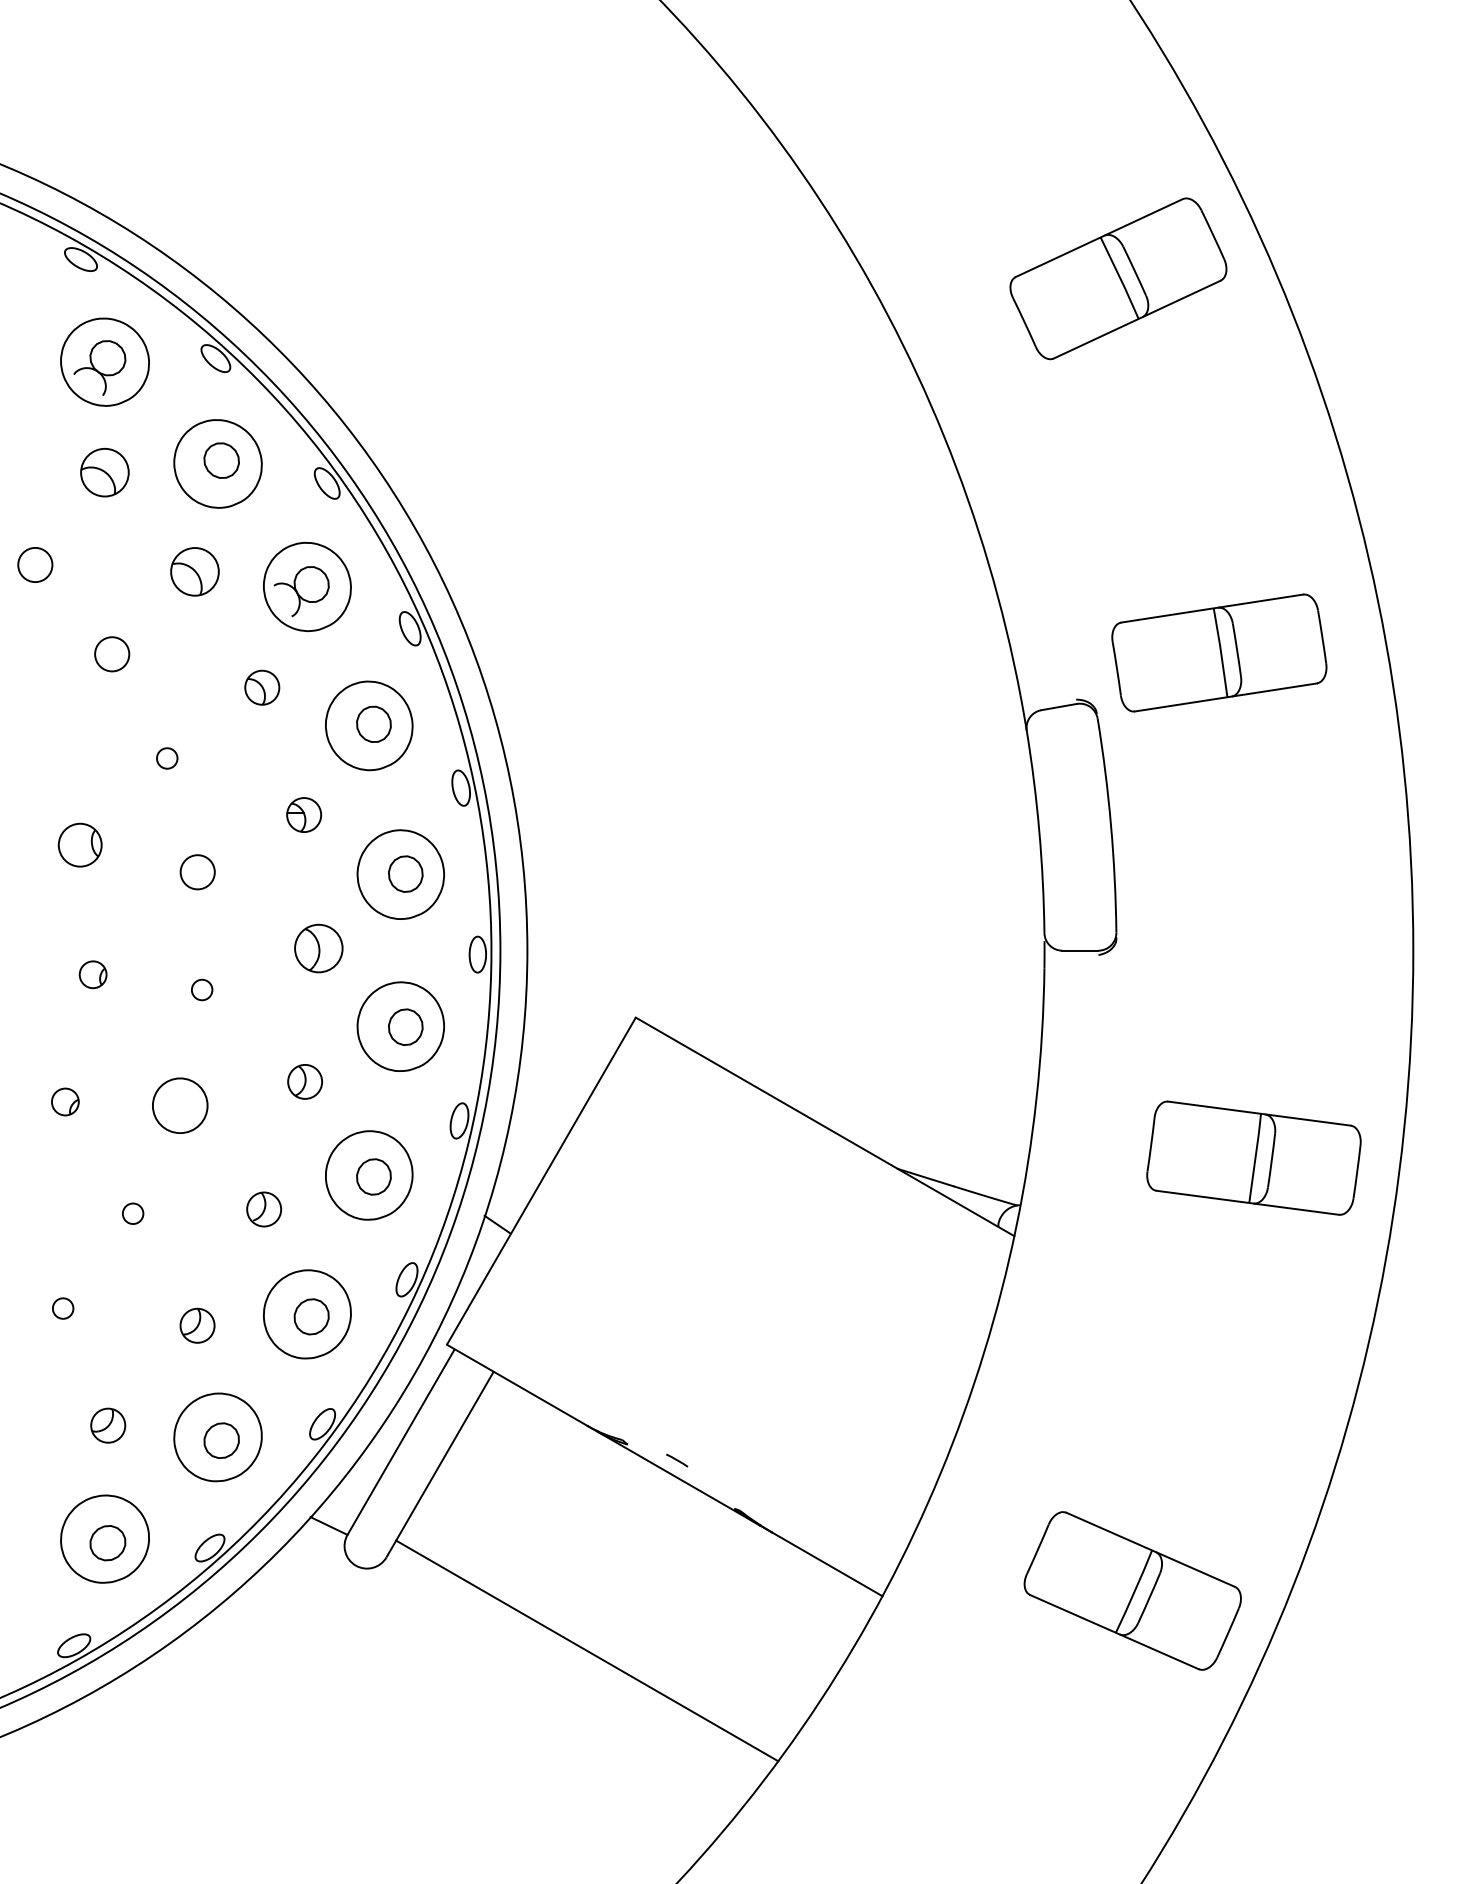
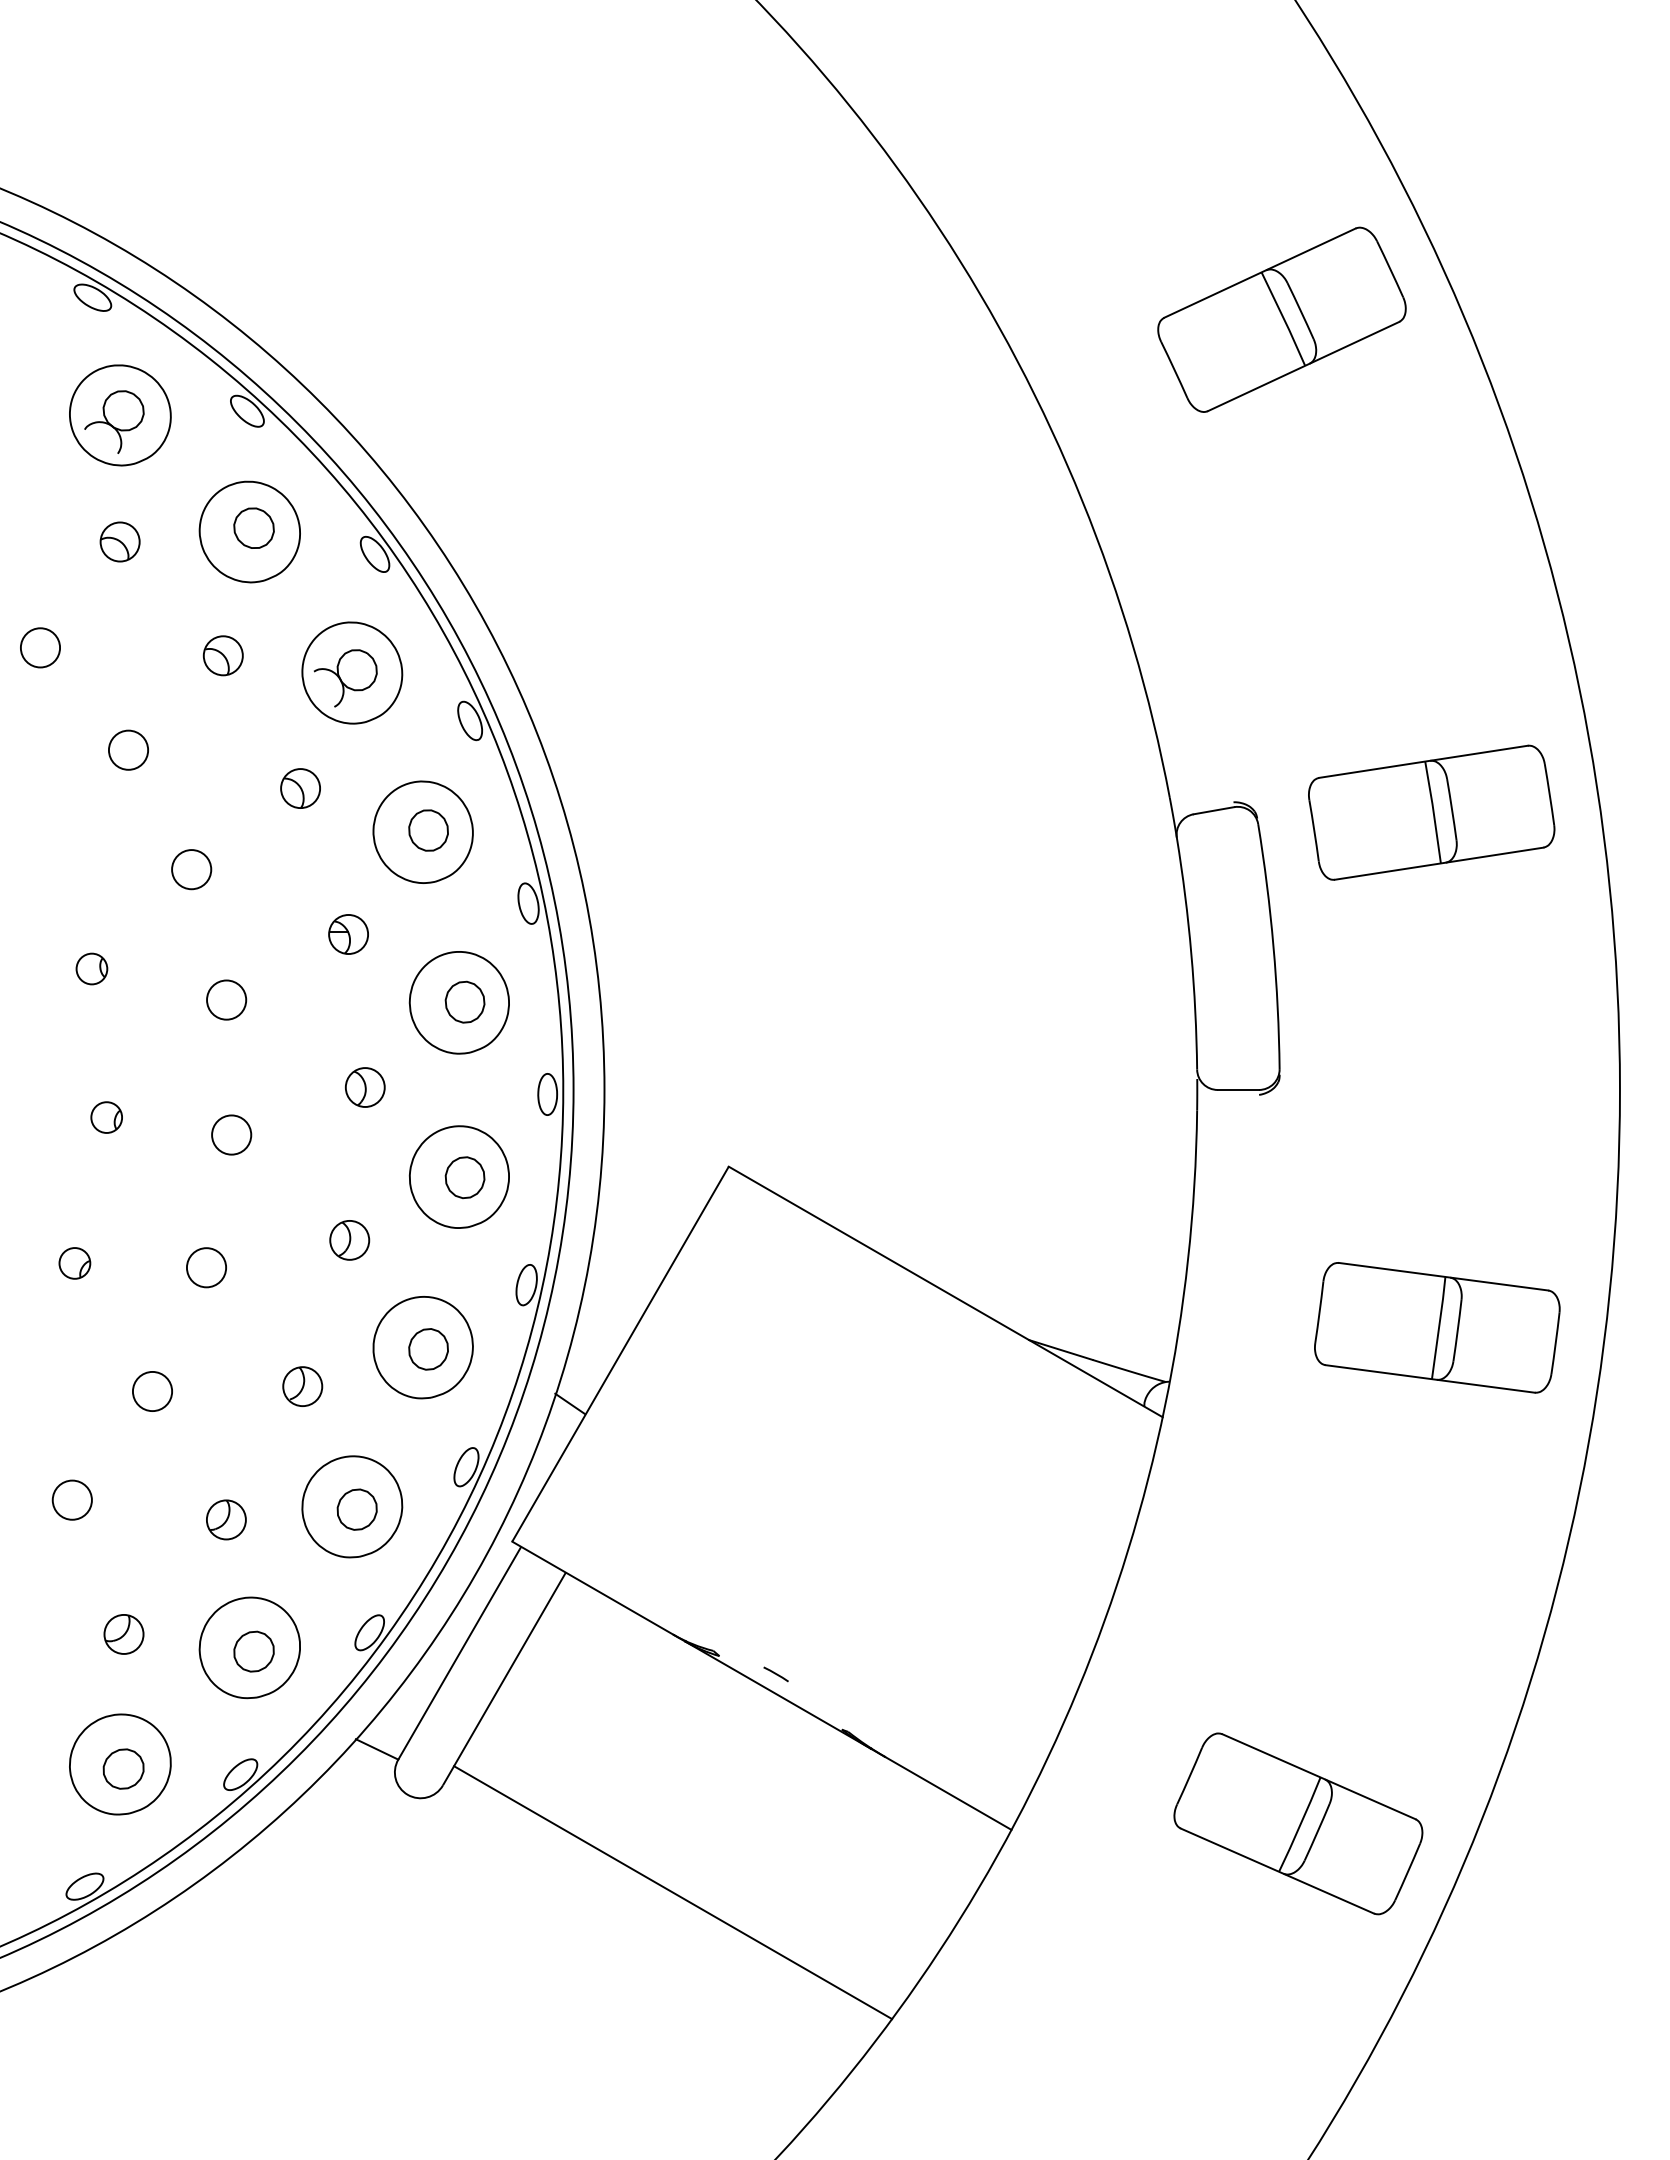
part: (104, 472) -> (119, 541), size x0.71
part: (194, 571) -> (222, 655), size x0.71
part: (1219, 652) -> (1431, 812), moved
circle: (167, 758) -> (191, 869), size x1.67
part: (79, 844) -> (91, 968), size x0.62
part: (318, 948) -> (364, 1087), size x0.71
circle: (202, 989) -> (231, 1134), size x1.67
circle: (180, 1105) -> (206, 1267), size x0.62
circle: (133, 1213) -> (152, 1391), size x1.67
circle: (62, 1307) -> (71, 1499), size x1.67

